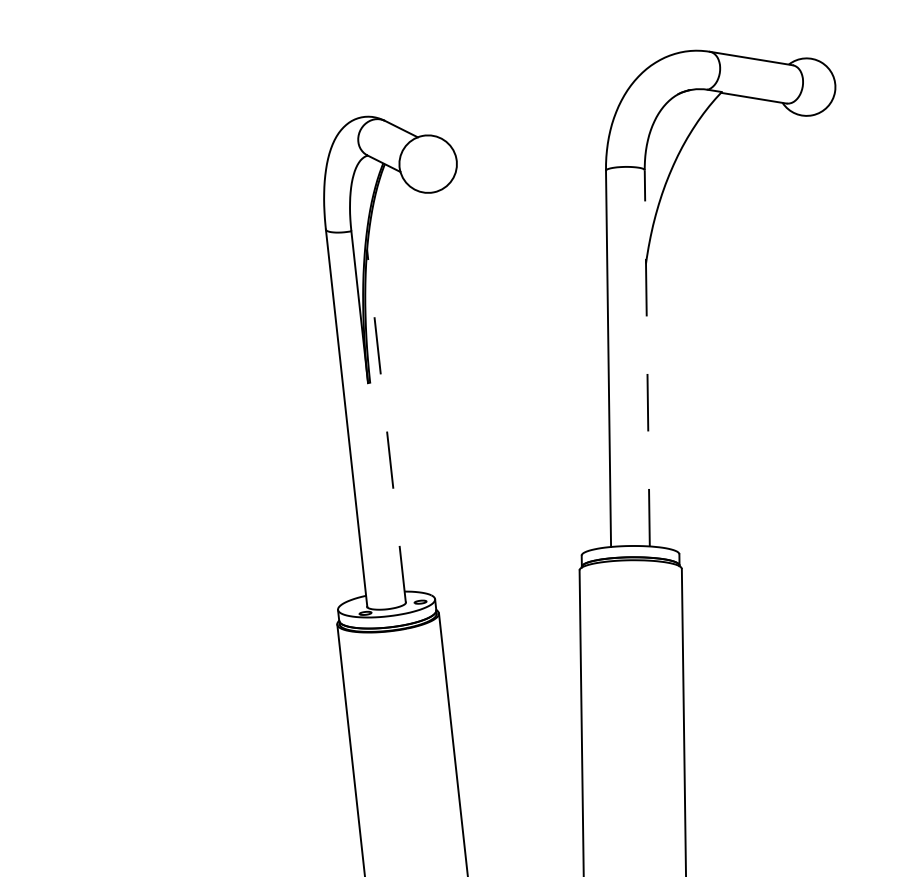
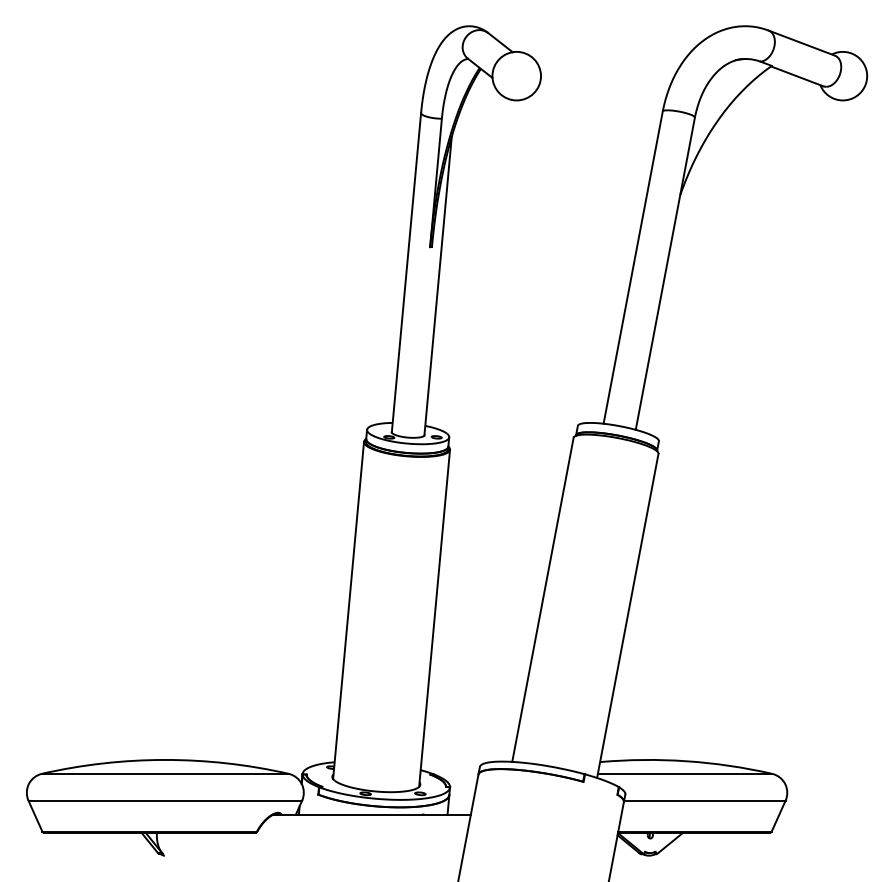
line: (647, 358) -> (665, 273), dashed -> solid
line: (386, 425) -> (438, 285), dashed -> solid

